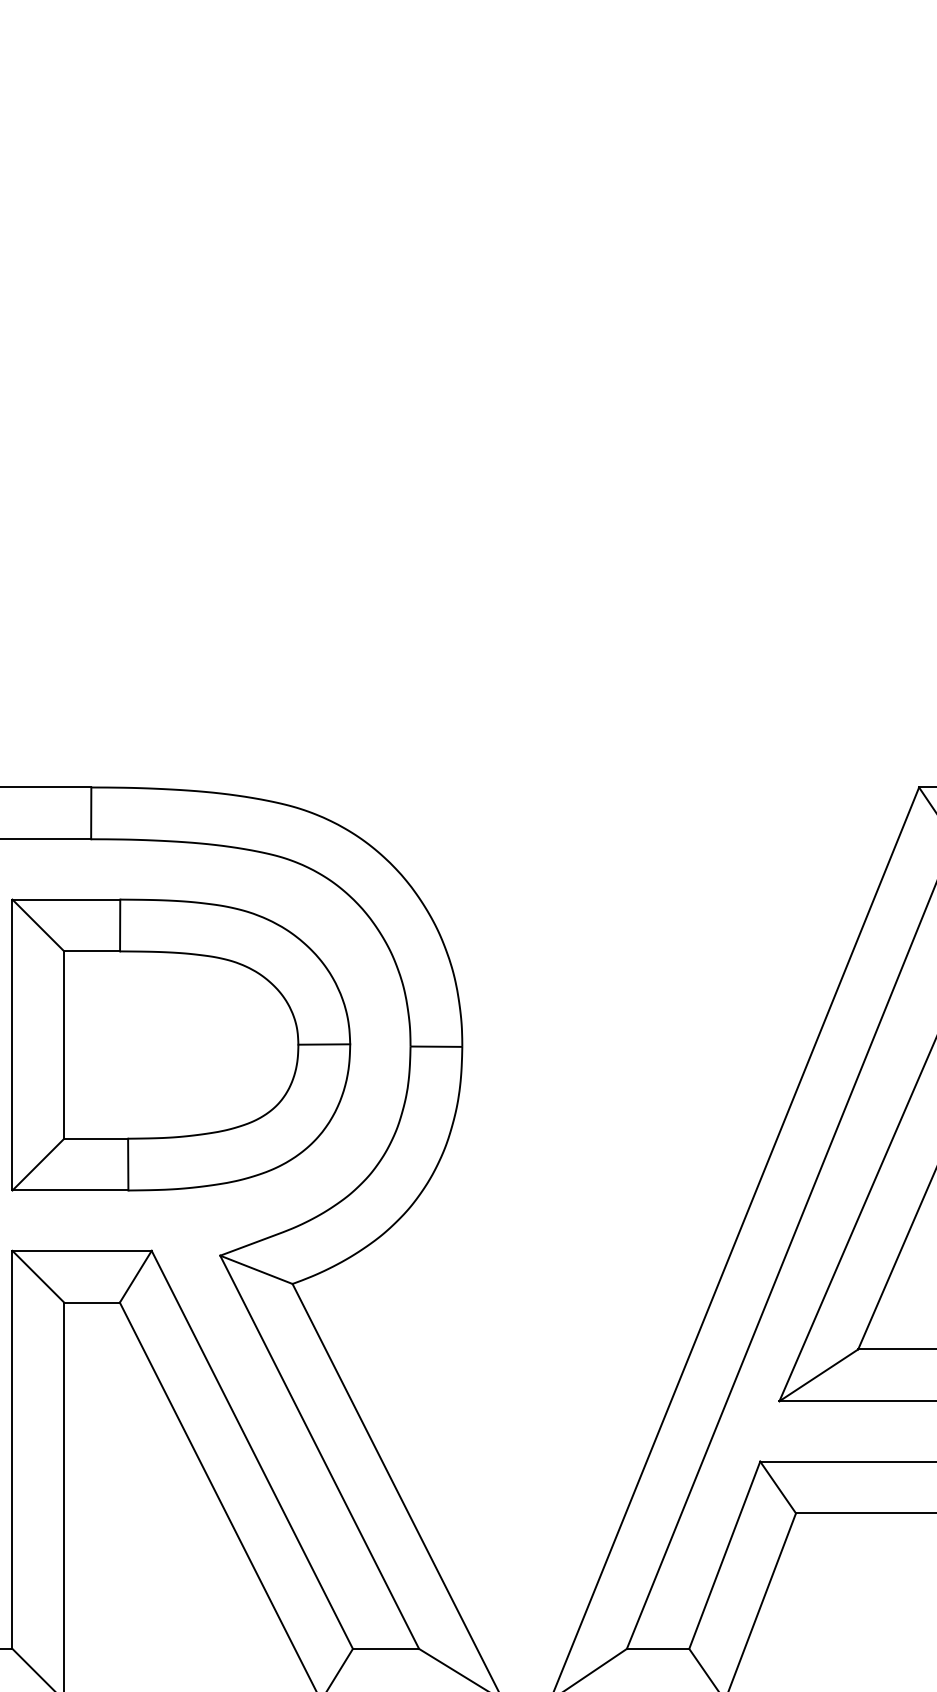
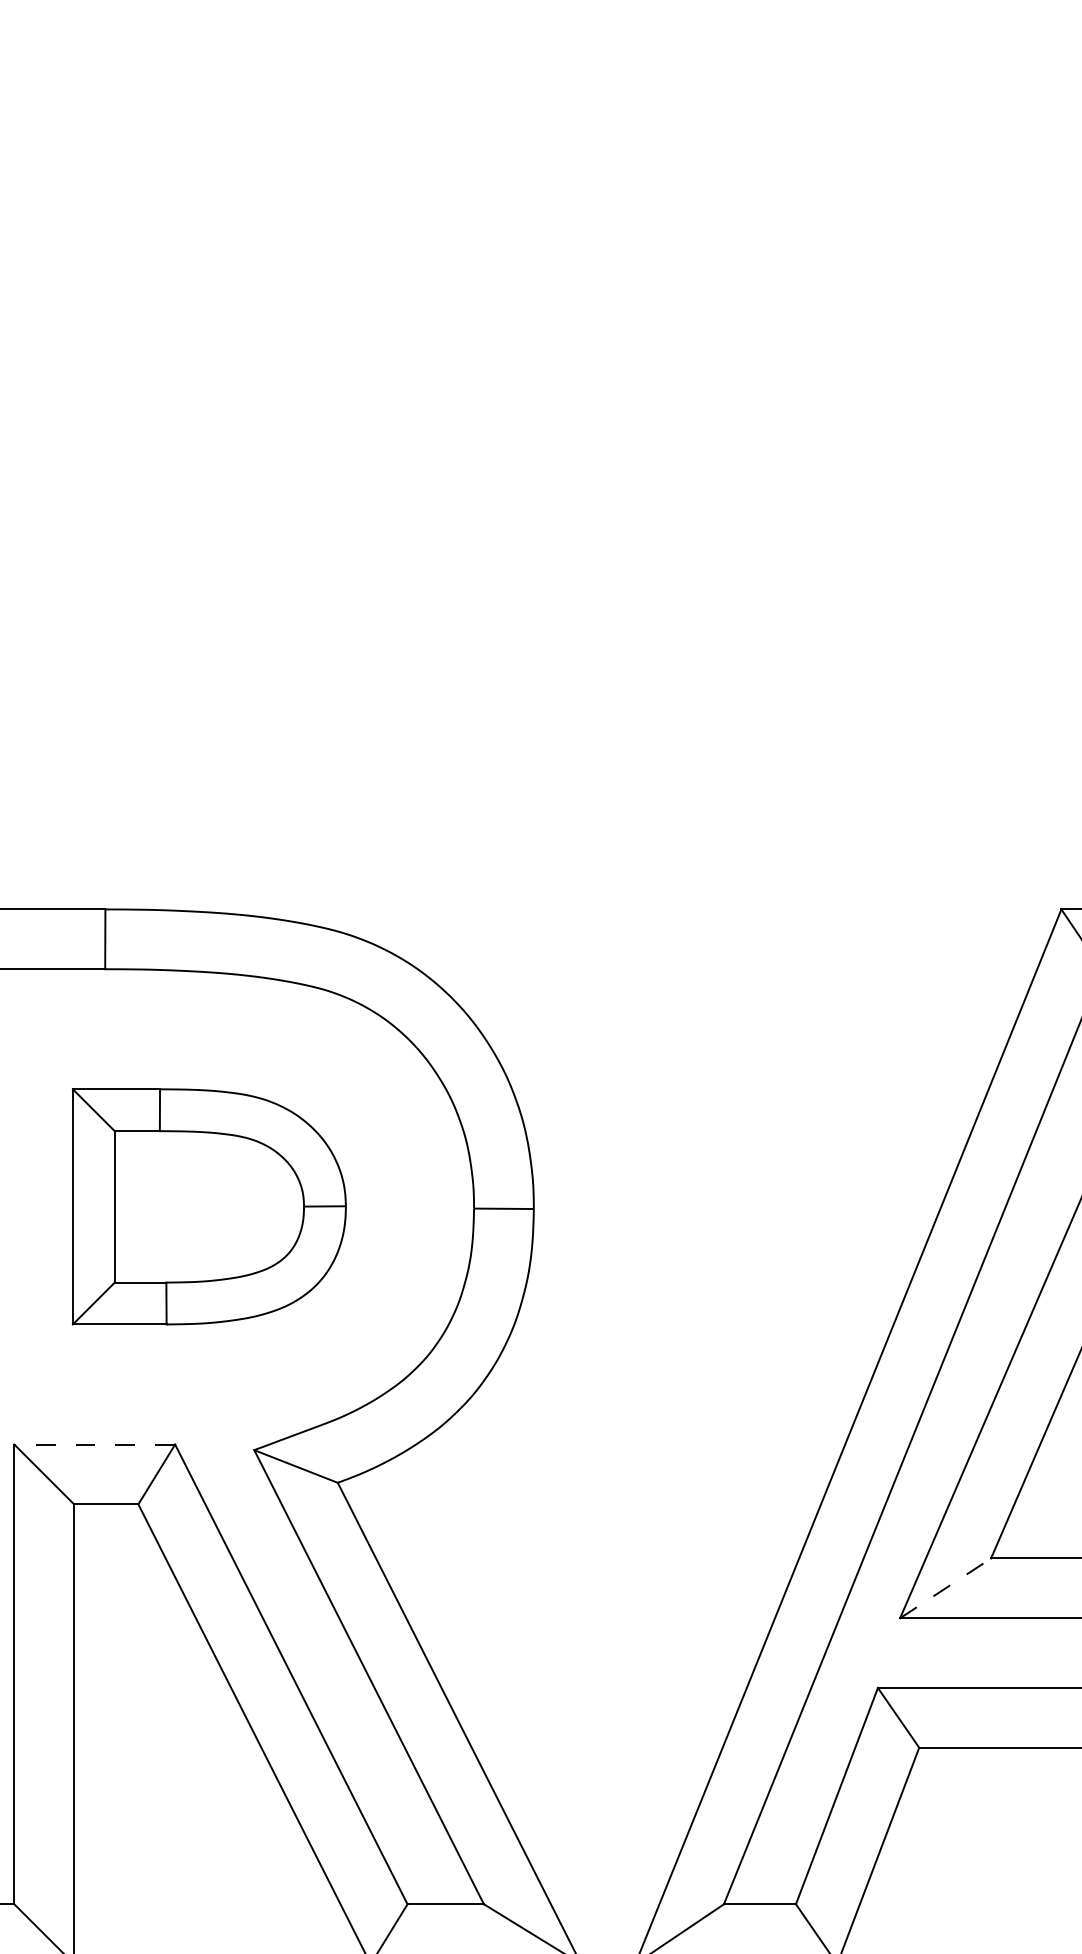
part: (181, 1044) -> (209, 1206), size x0.7
line: (82, 1250) -> (95, 1444), solid -> dashed
line: (819, 1375) -> (946, 1588), solid -> dashed

